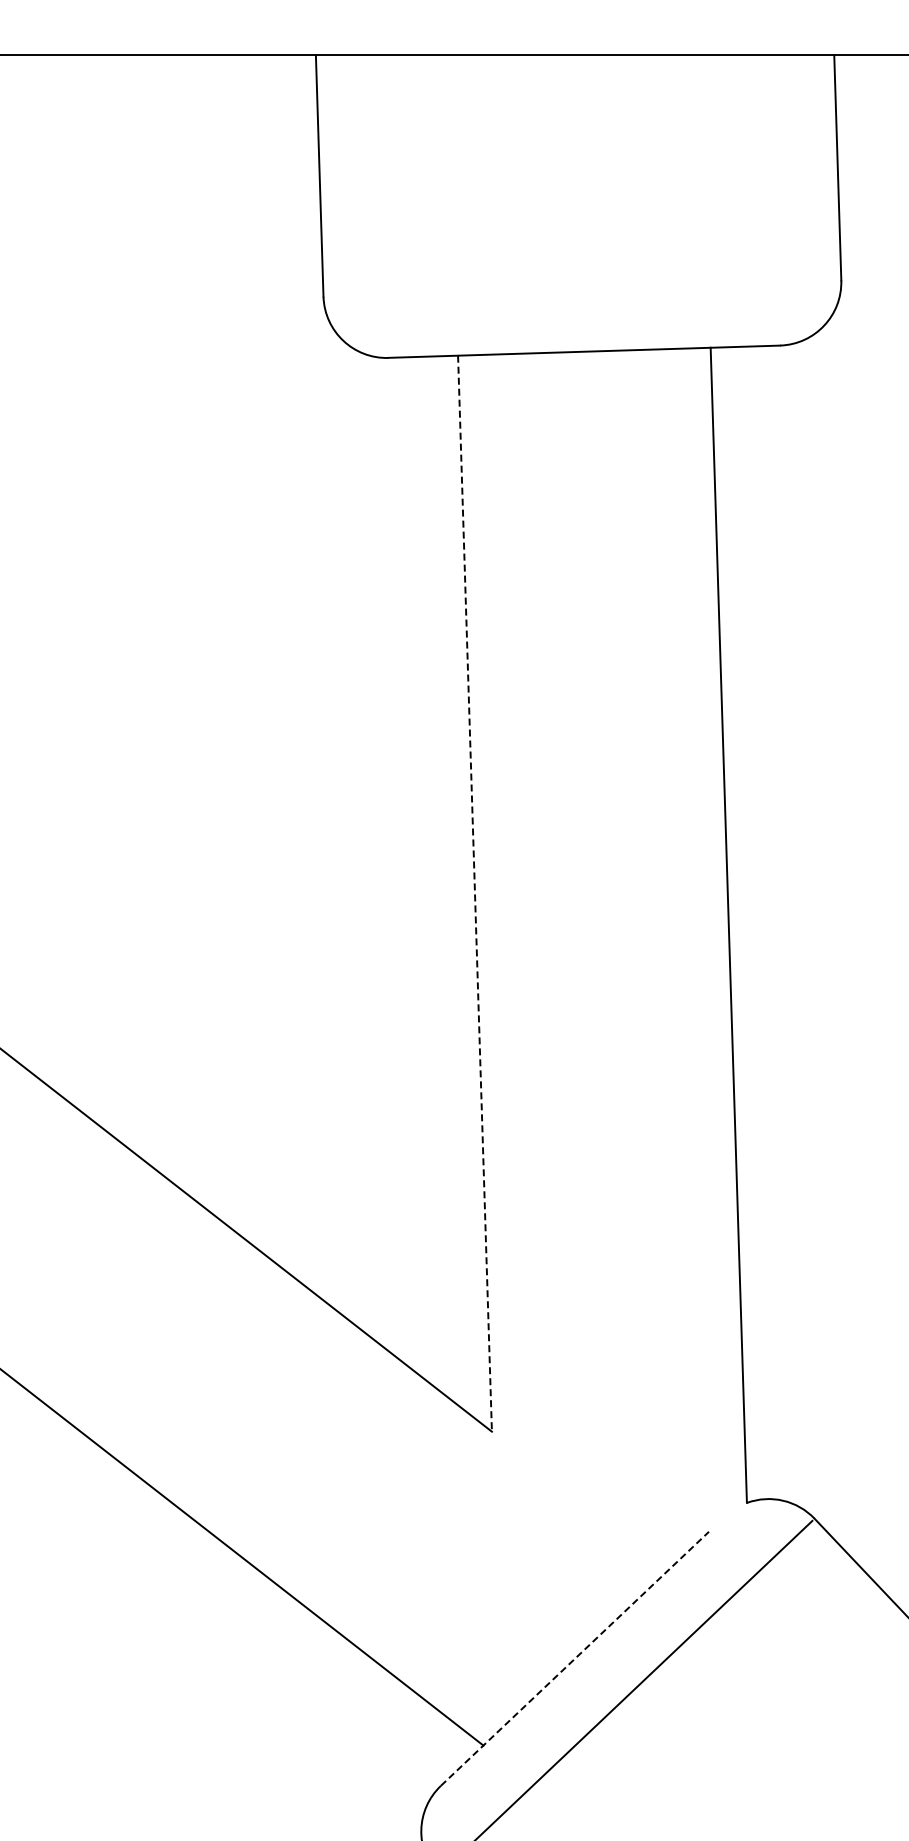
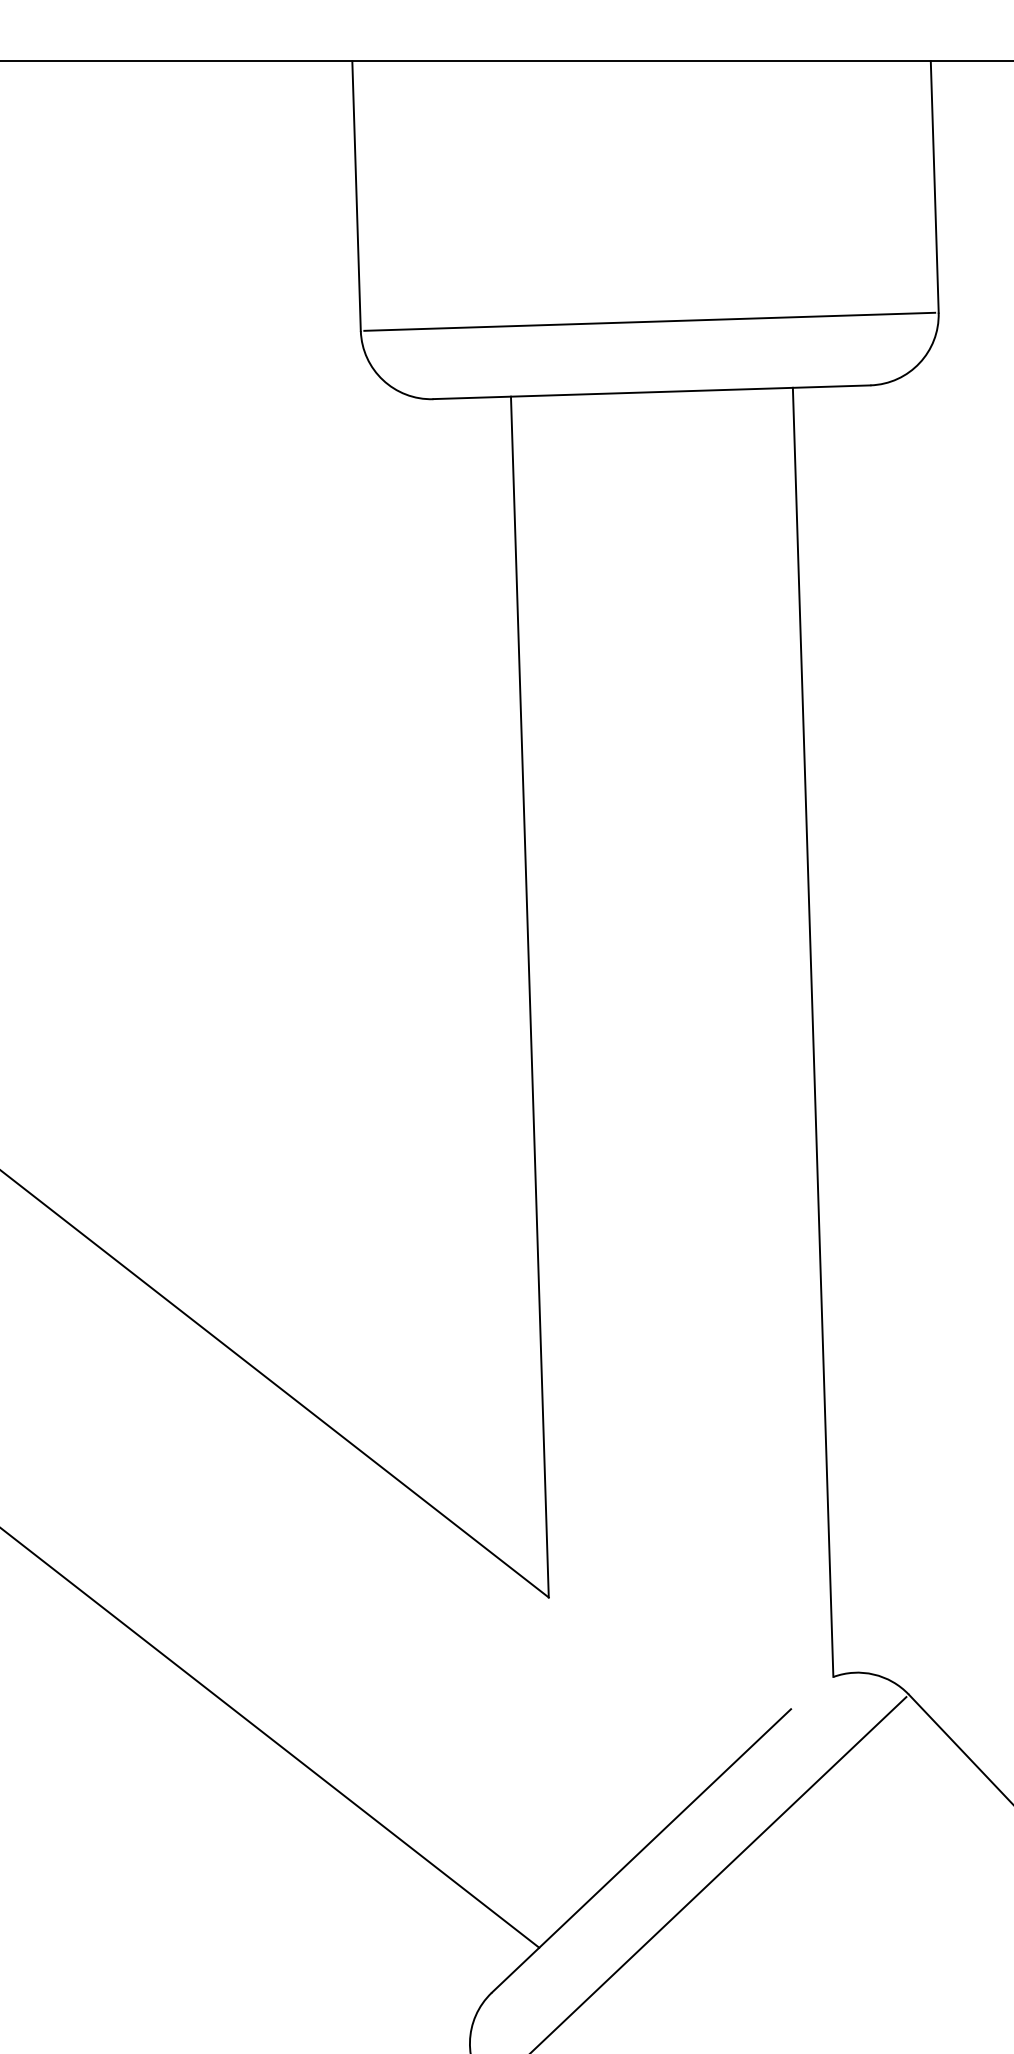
line: (582, 288) -> (649, 321), added
line: (475, 894) -> (530, 997), dashed -> solid
line: (575, 1658) -> (642, 1850), dashed -> solid

